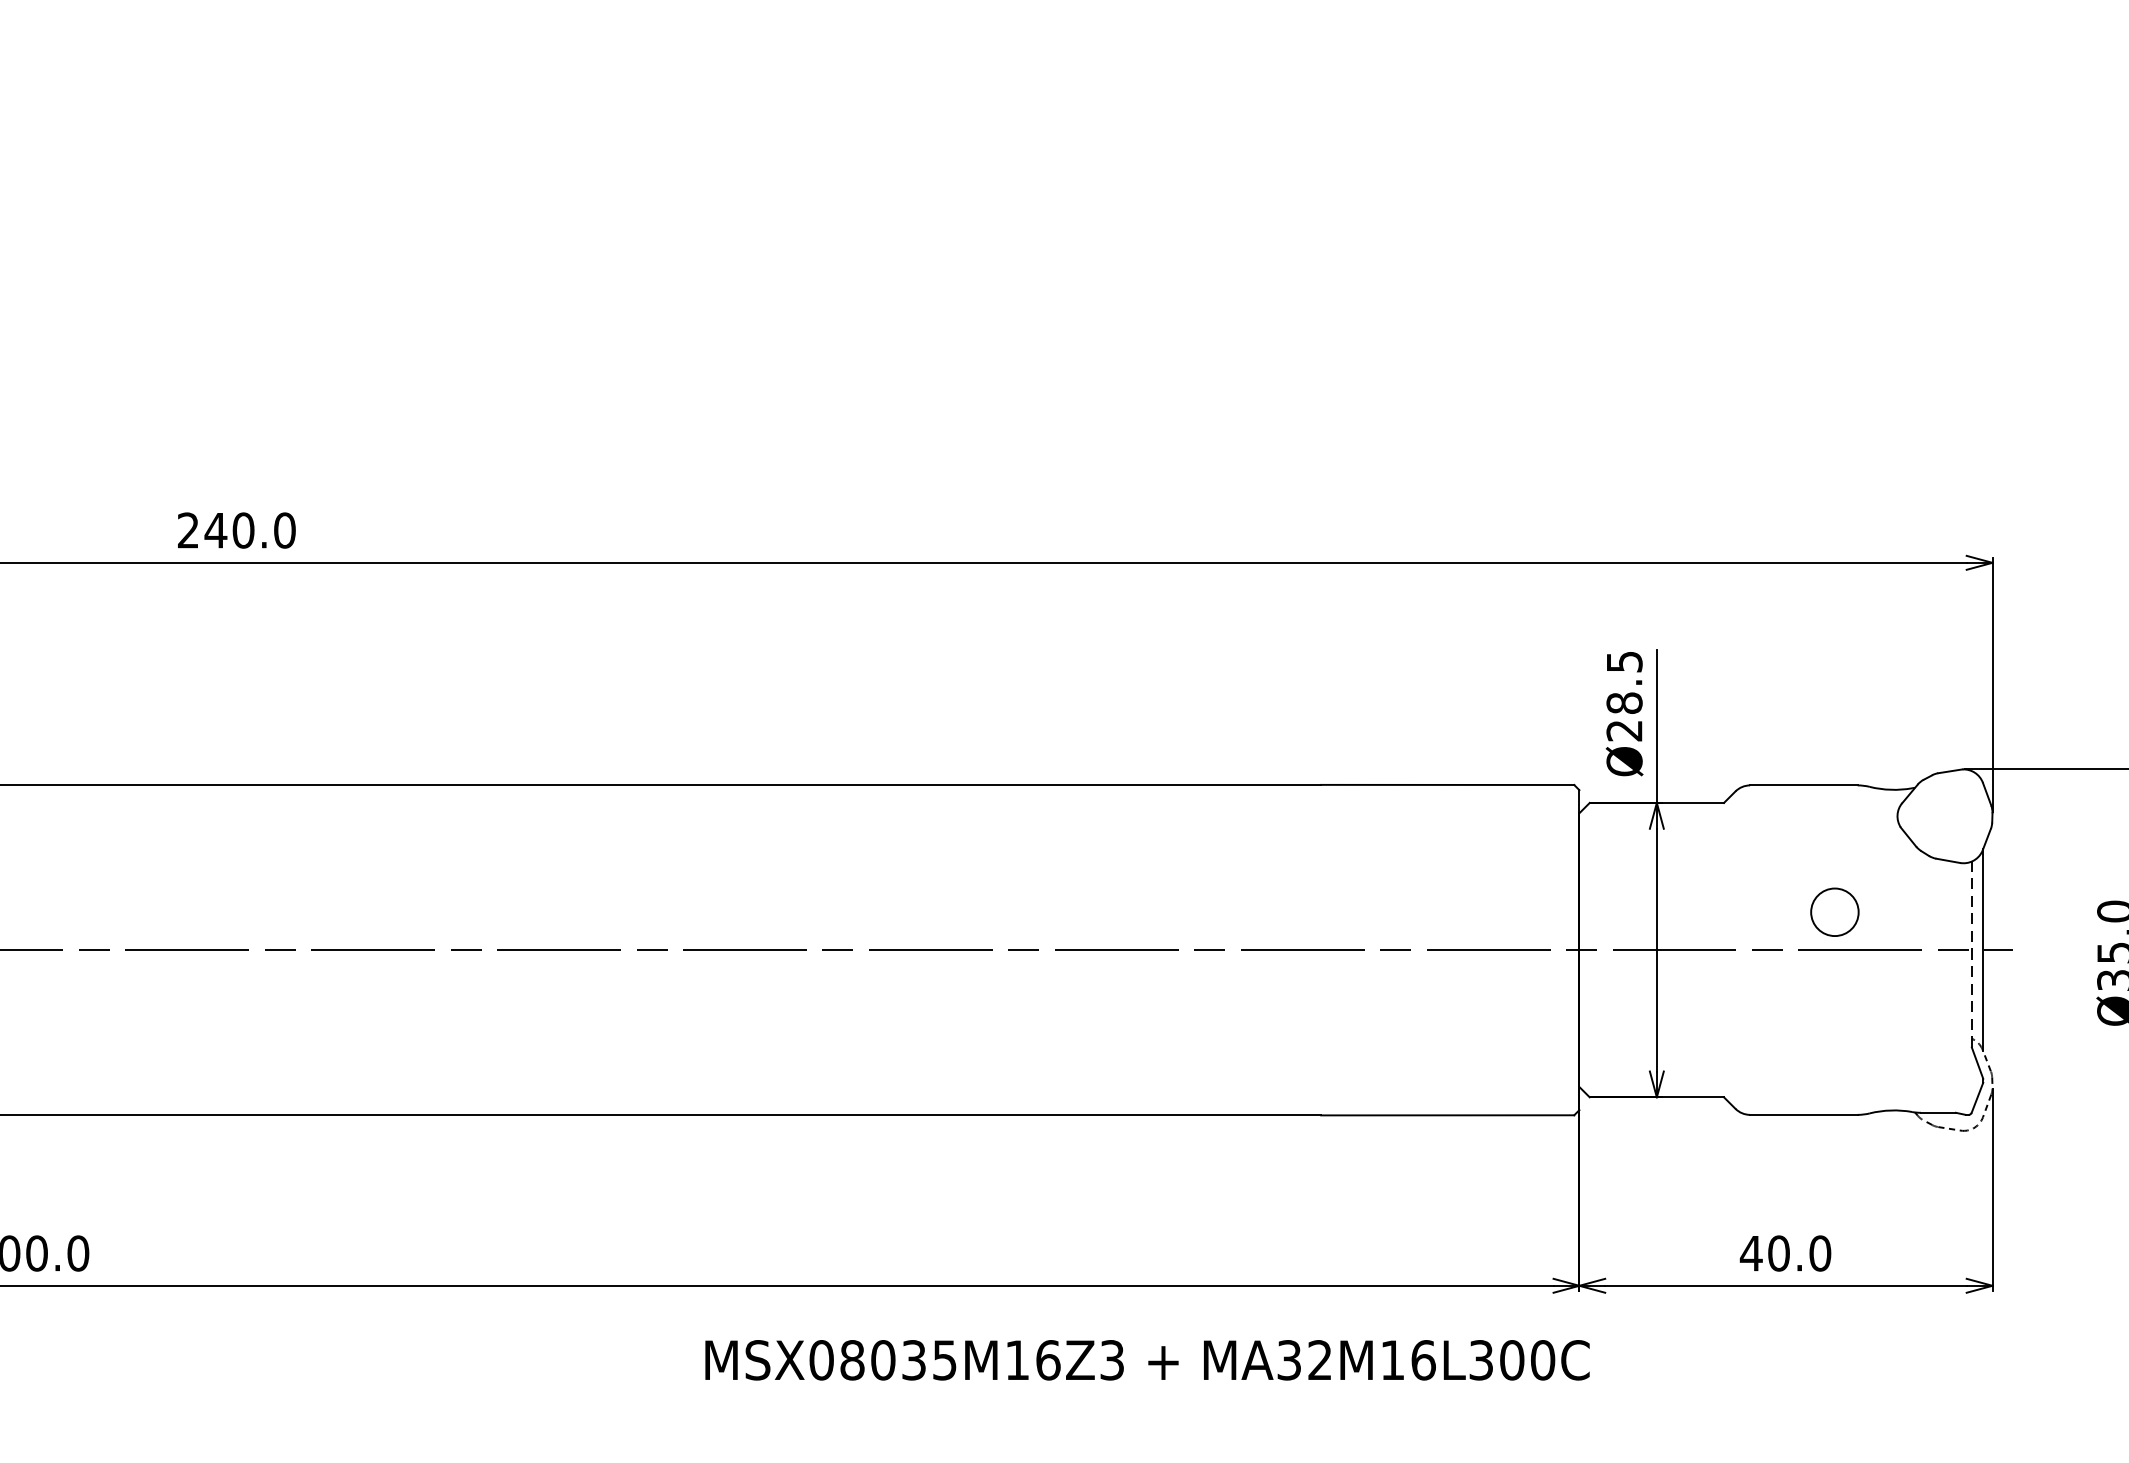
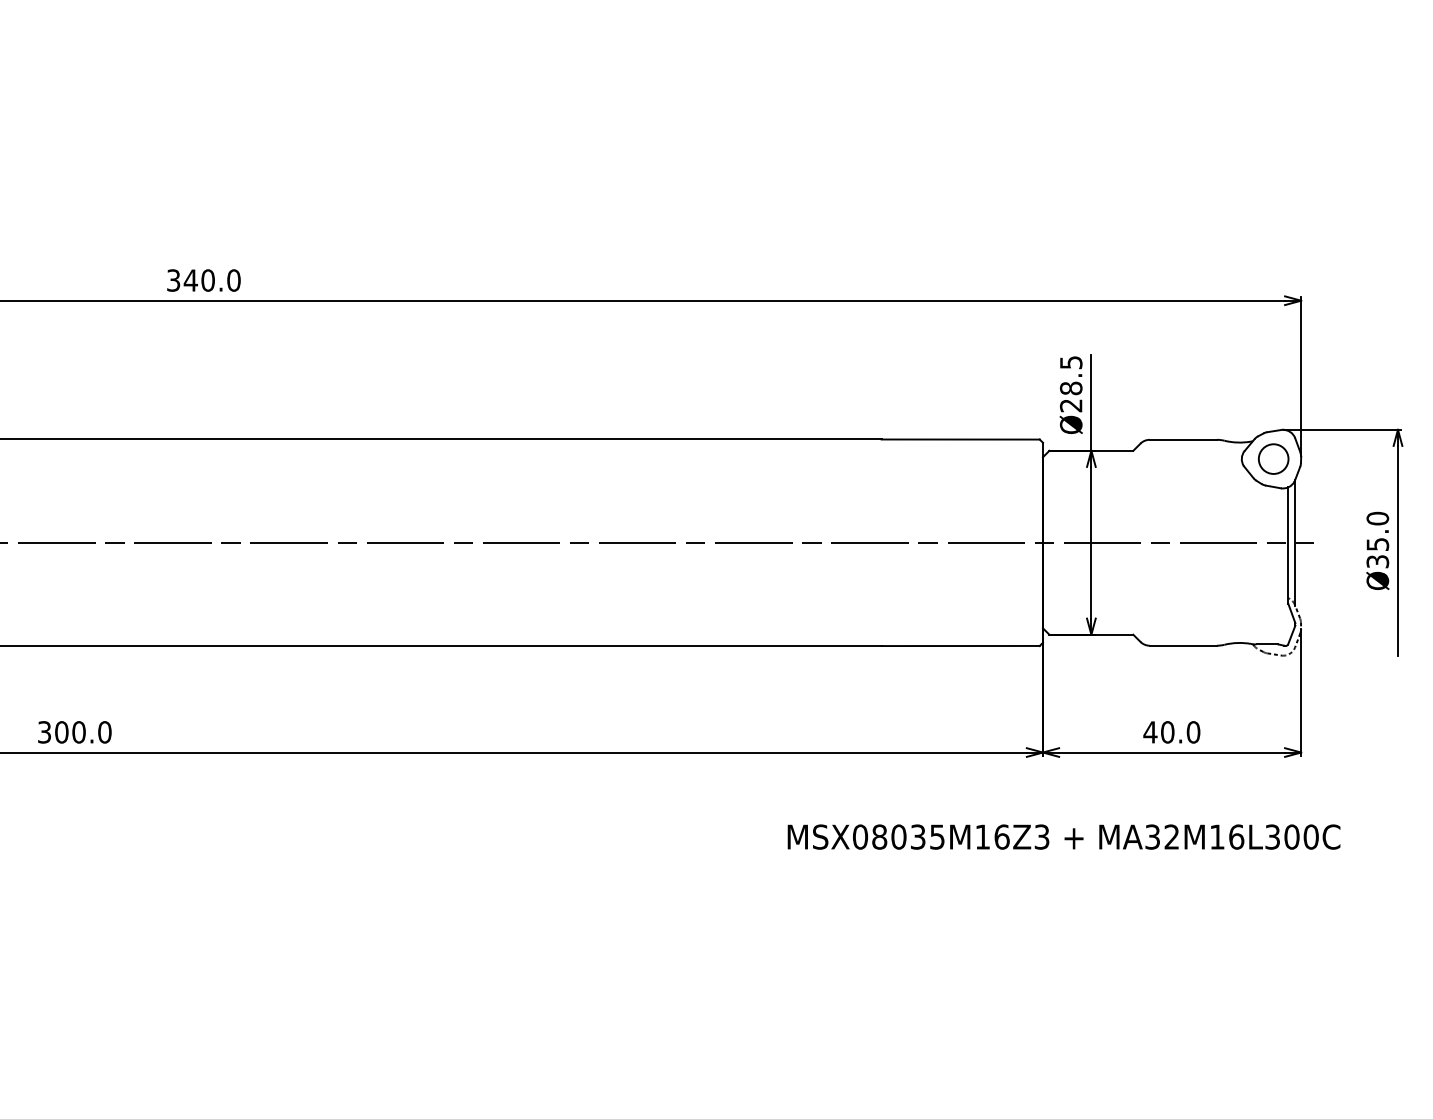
text: (188, 530) -> (173, 280), 240.0 -> 340.0
circle: (1834, 911) -> (1273, 458), moved
line: (1972, 954) -> (1288, 545), dashed -> solid
text: (1146, 1359) -> (1063, 836), moved

